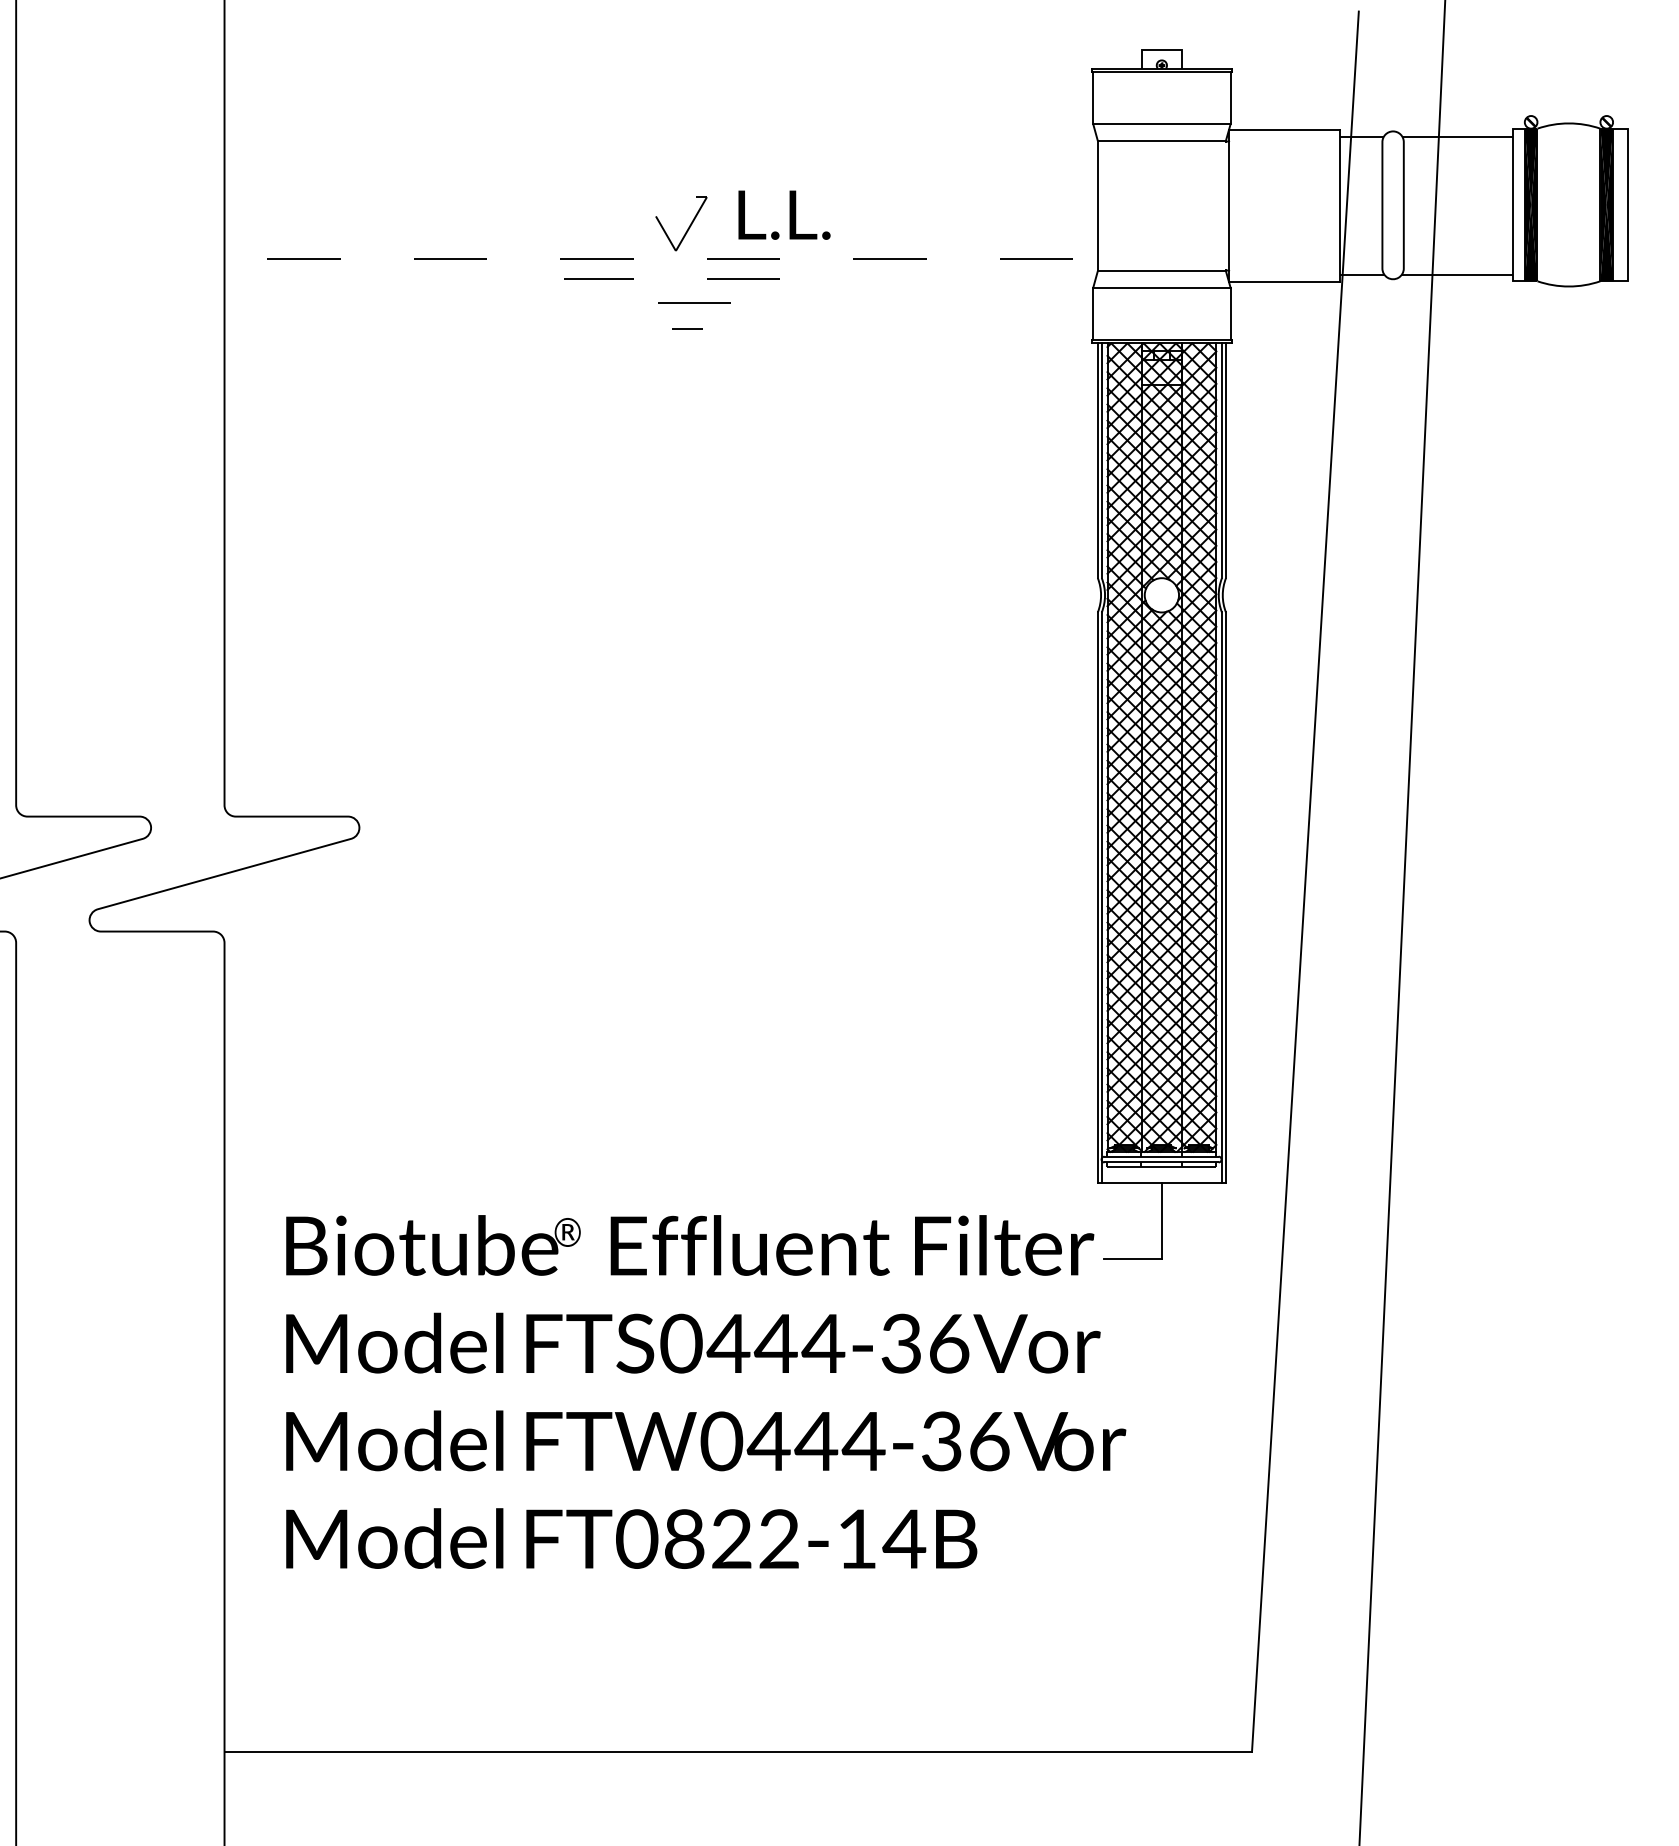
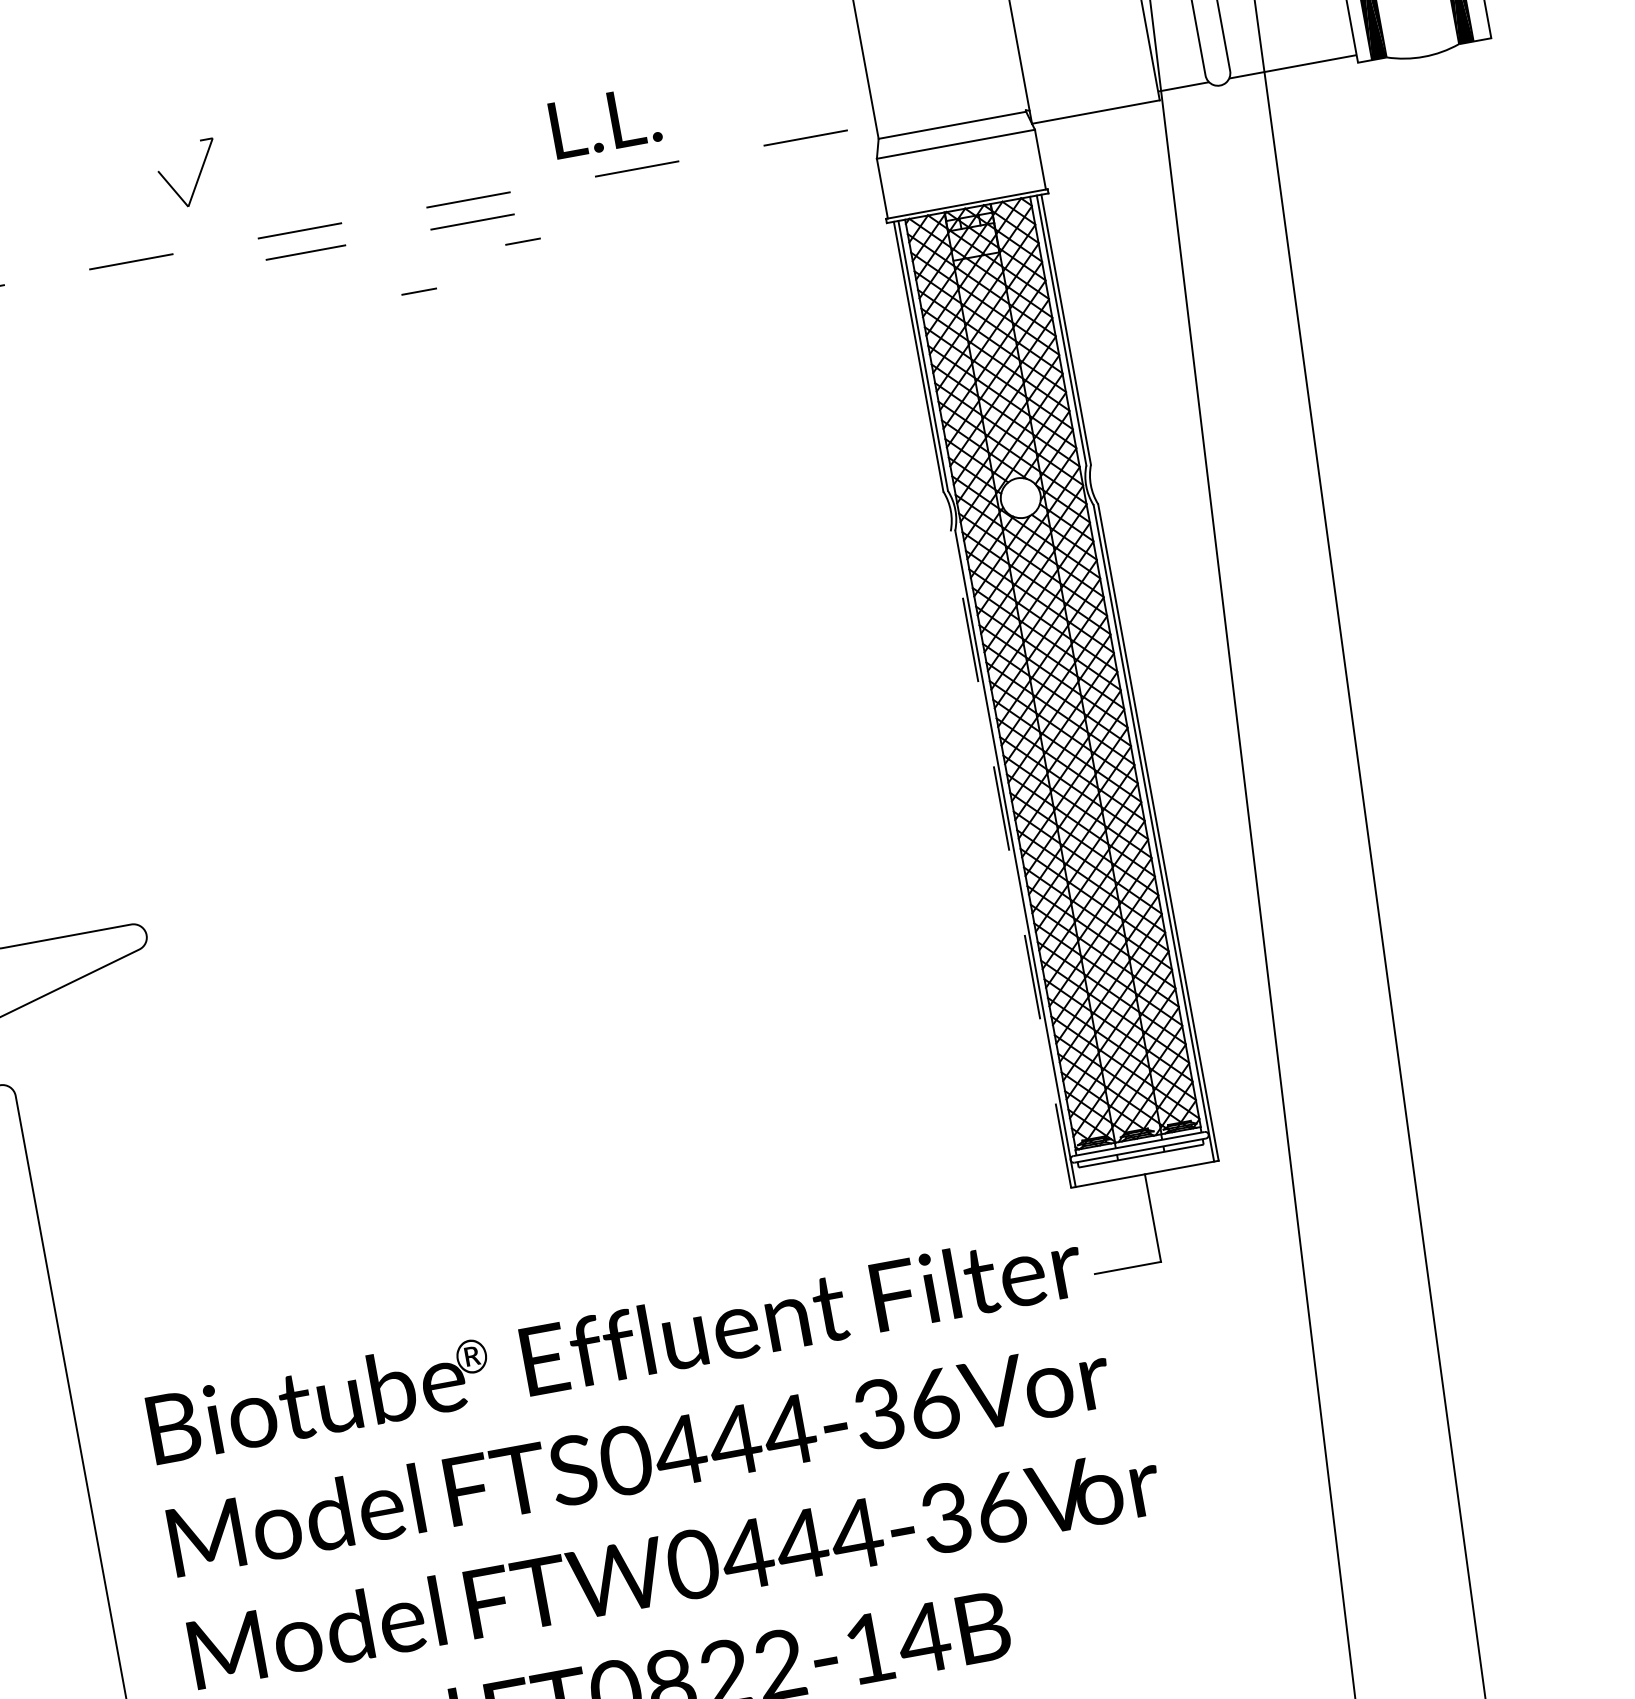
text: (784, 214) -> (605, 121), moved
part: (687, 228) -> (196, 178), moved
line: (694, 302) -> (421, 259), removed
line: (782, 302) -> (522, 241), added
line: (1097, 897) -> (1010, 859), solid -> dashed

